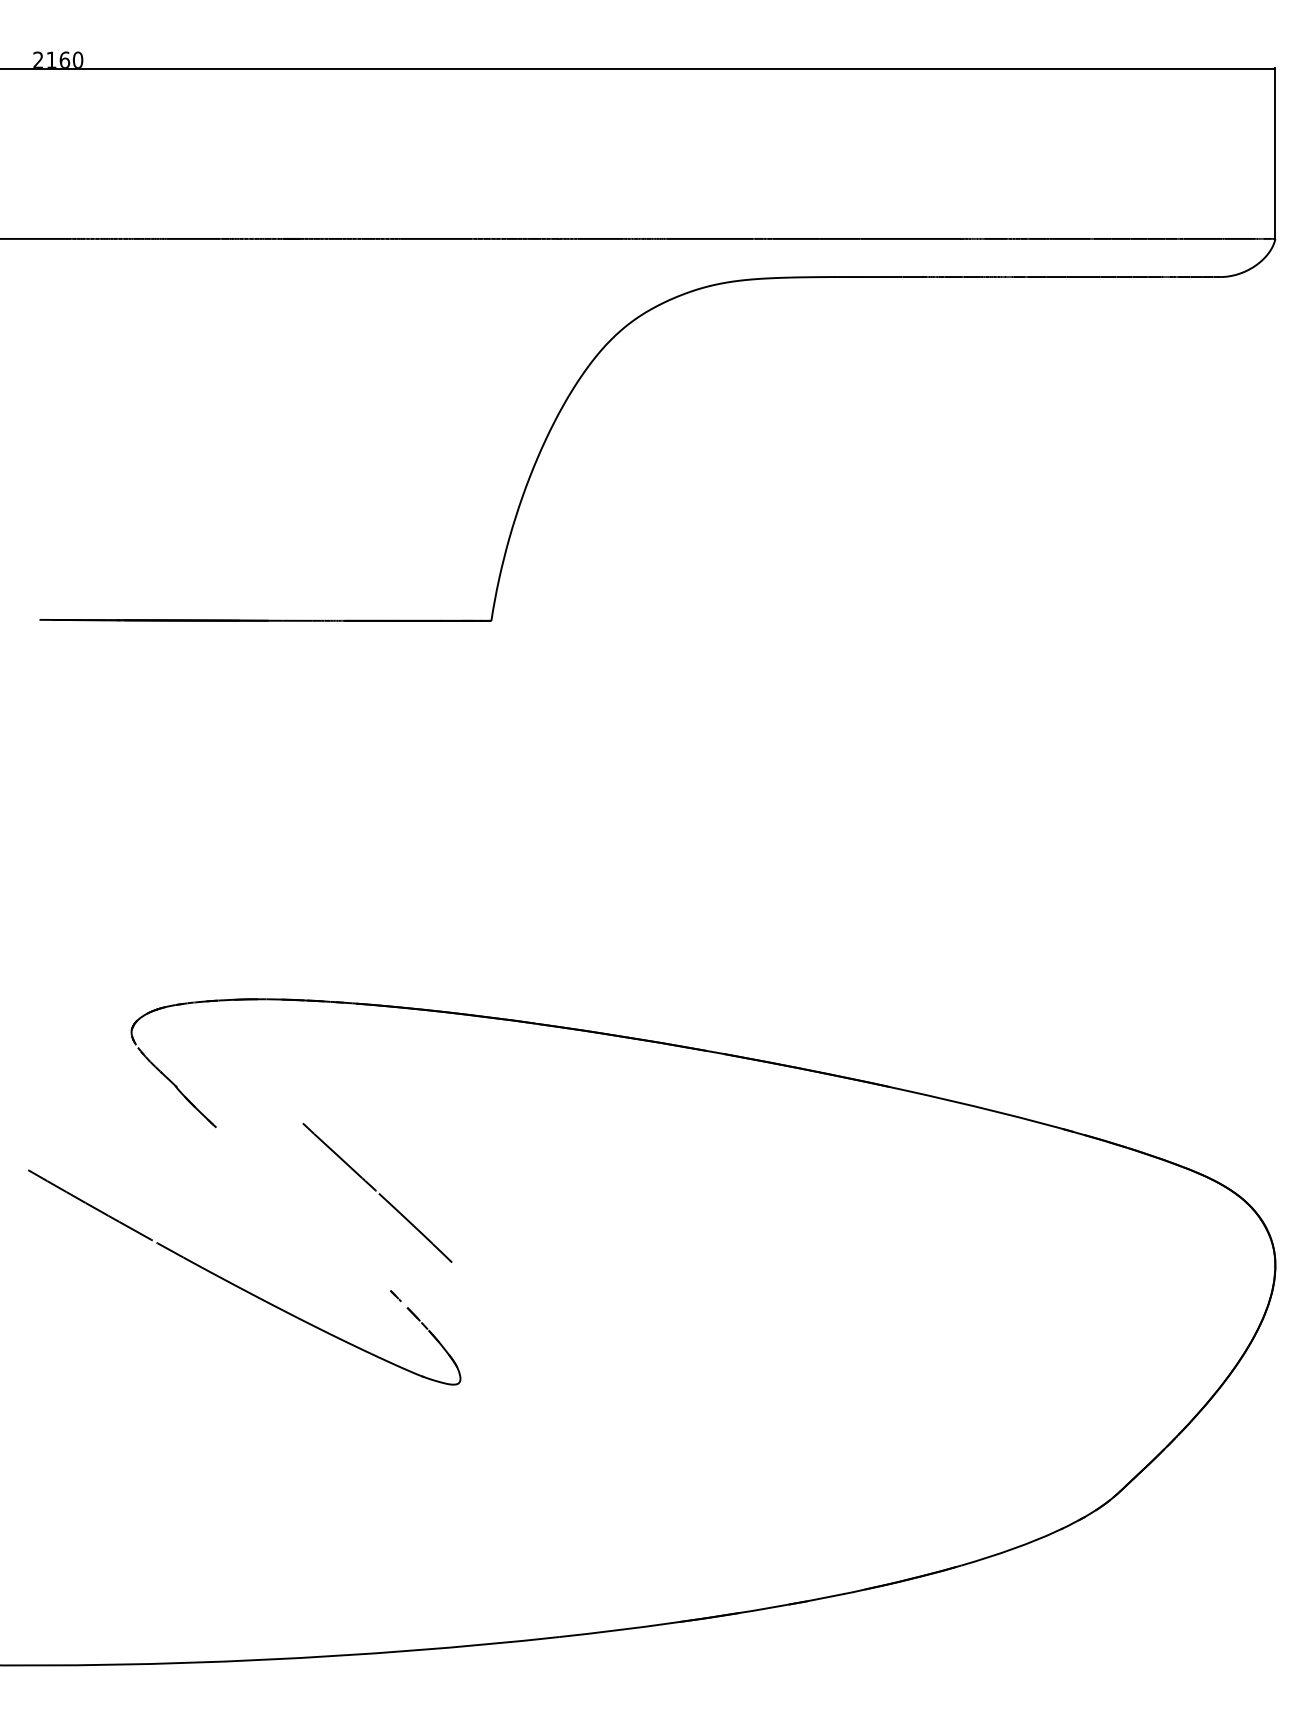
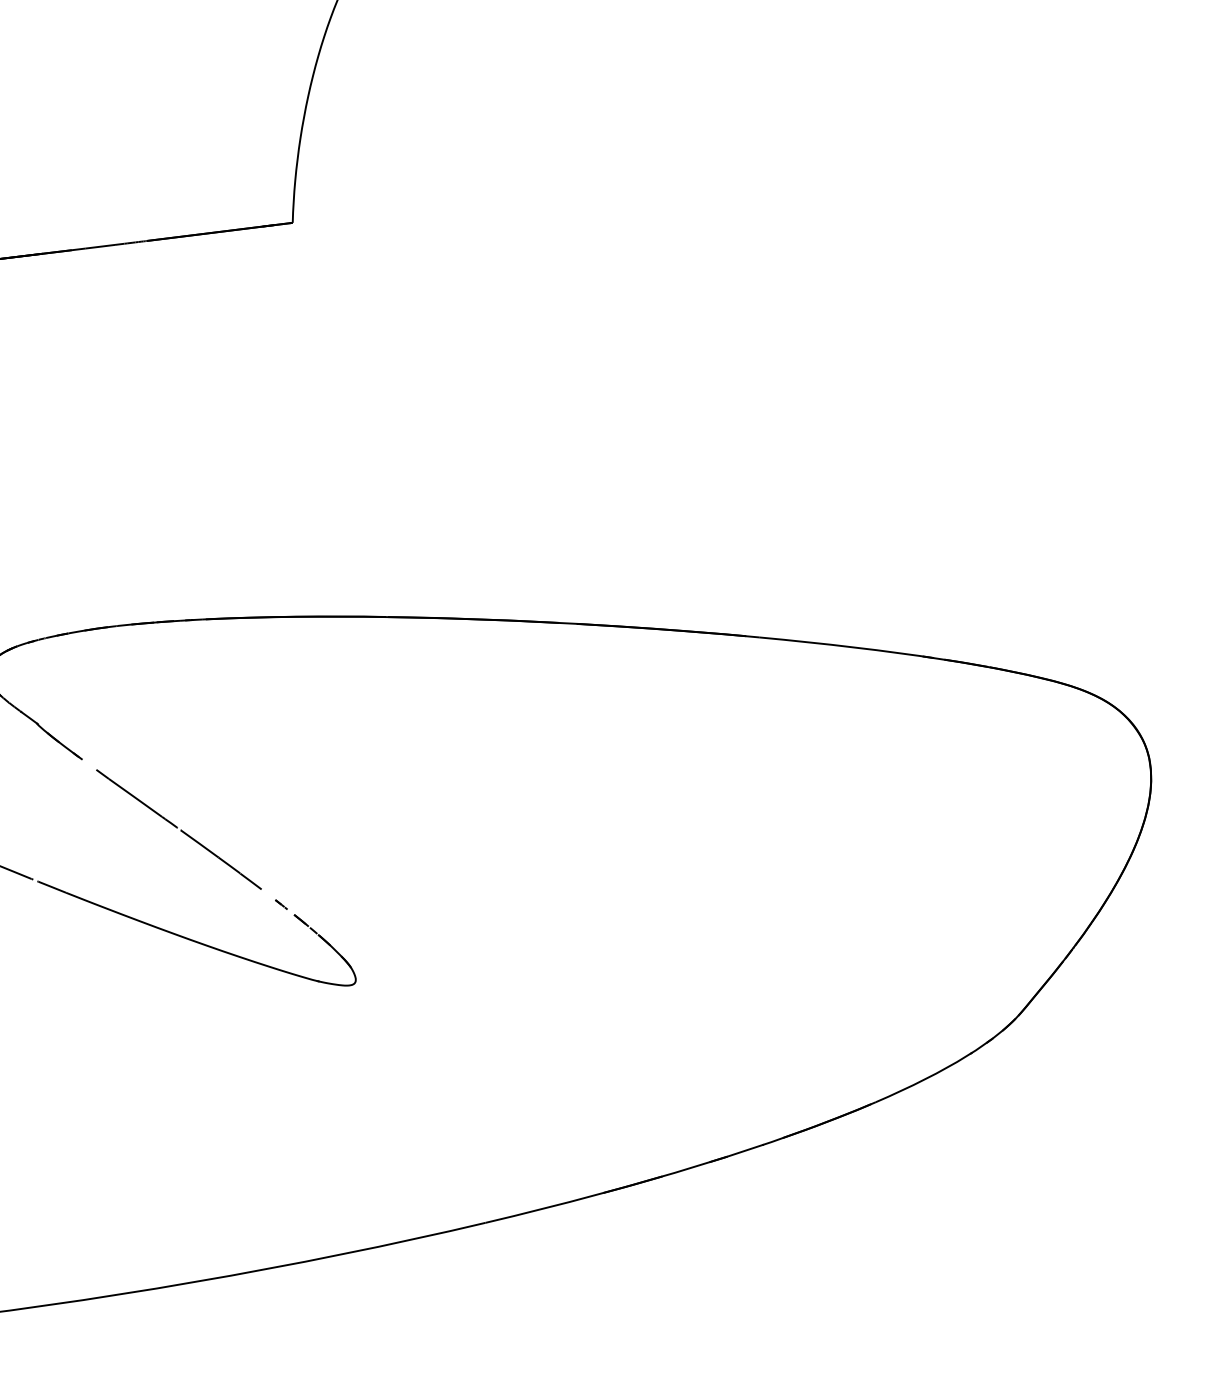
line: (376, 1191) -> (177, 828), moved

